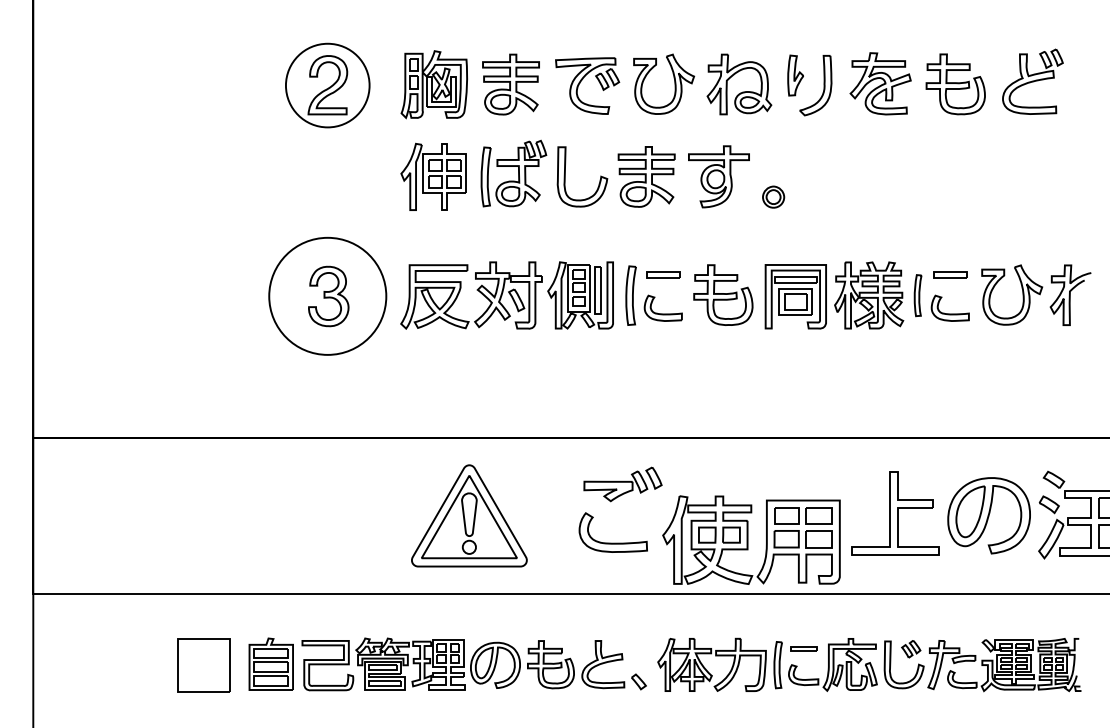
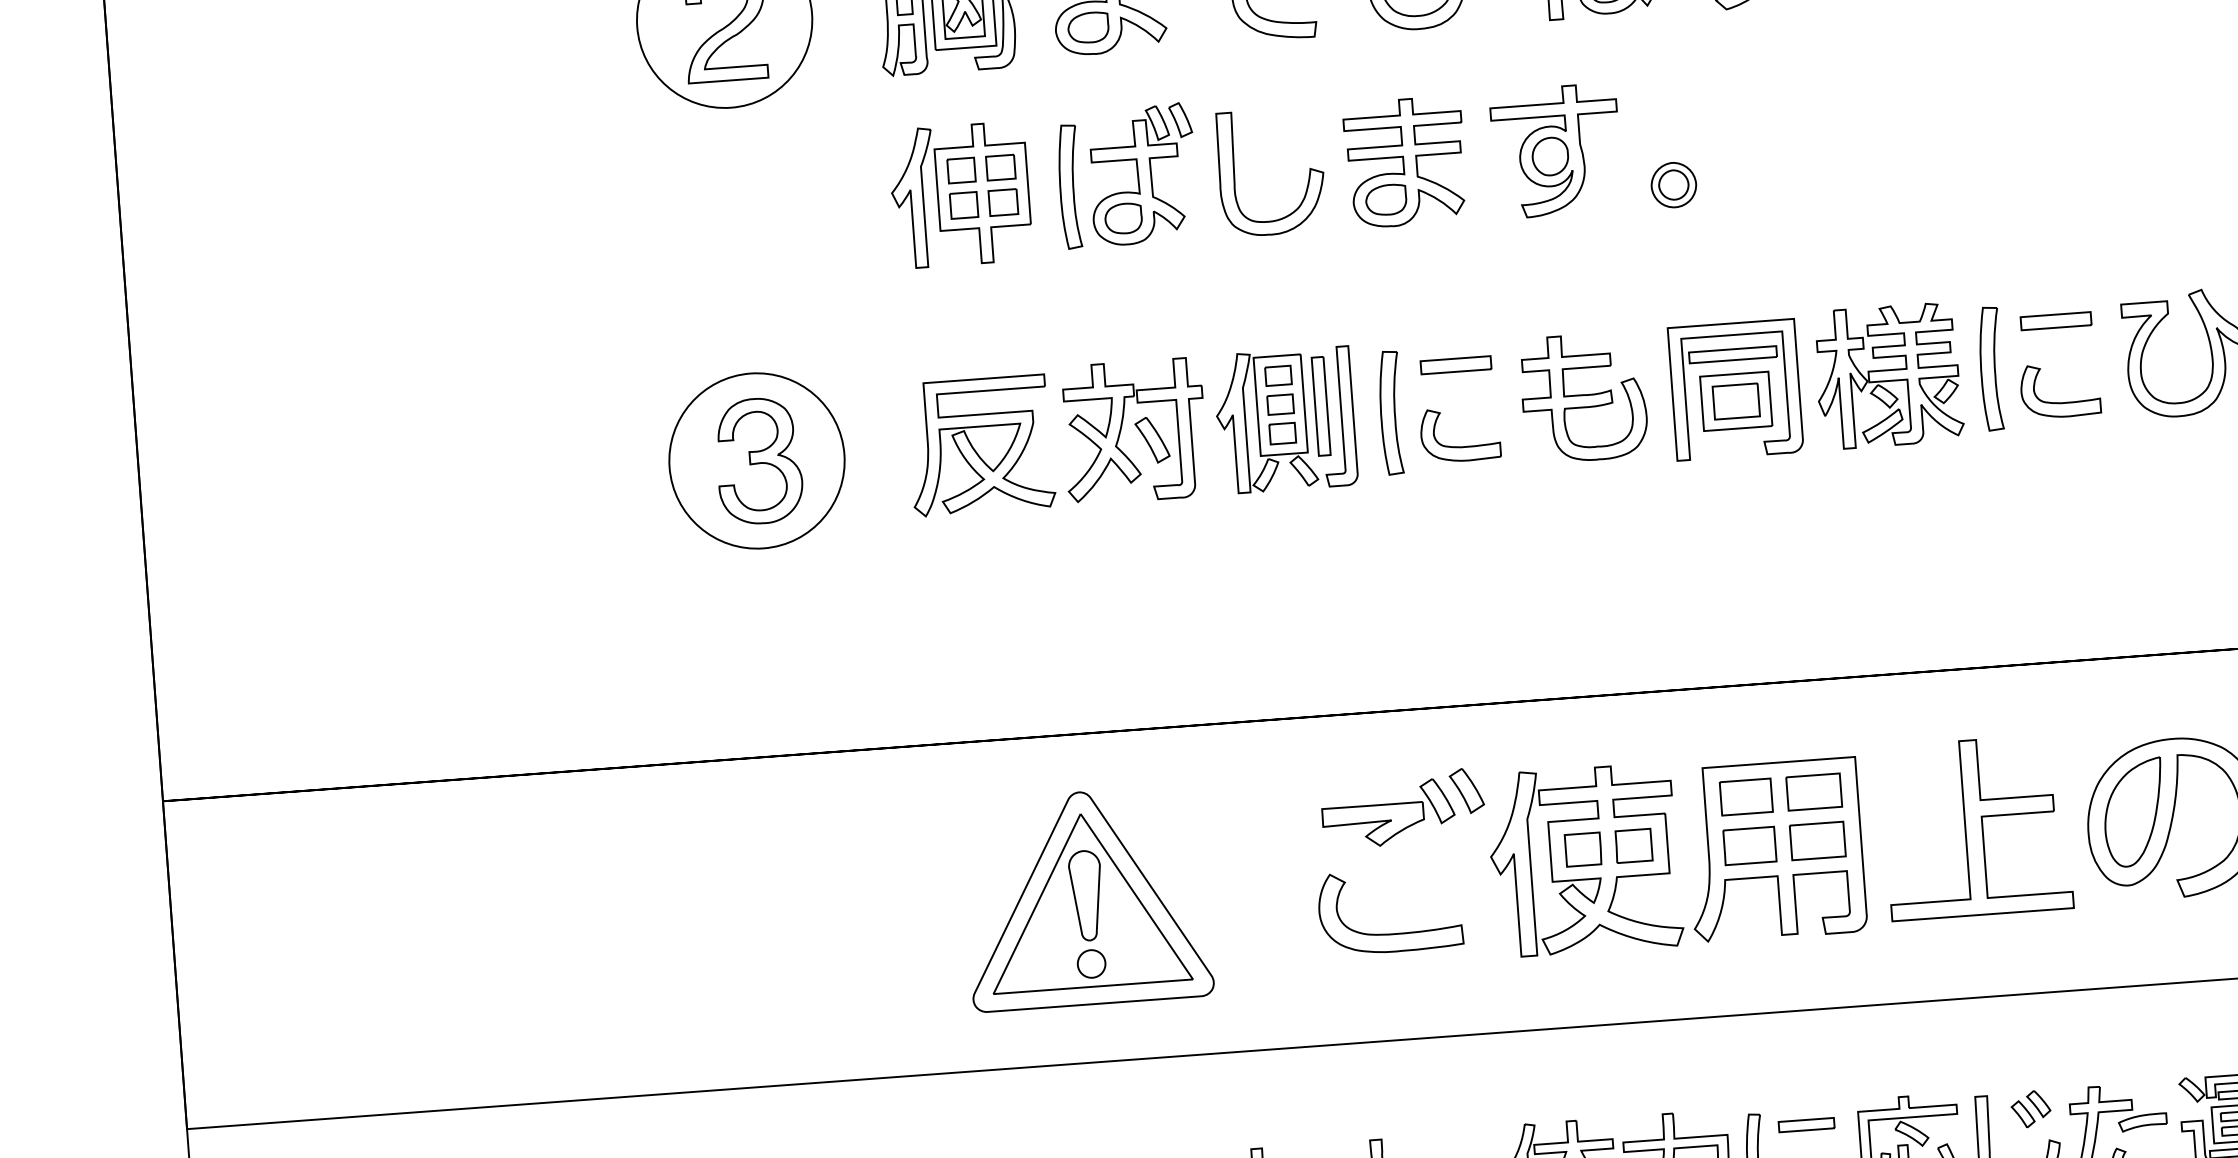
part: (917, 295) -> (1989, 368), size x1.43
circle: (327, 296) -> (756, 461), size x0.71
part: (751, 539) -> (1676, 851), moved

